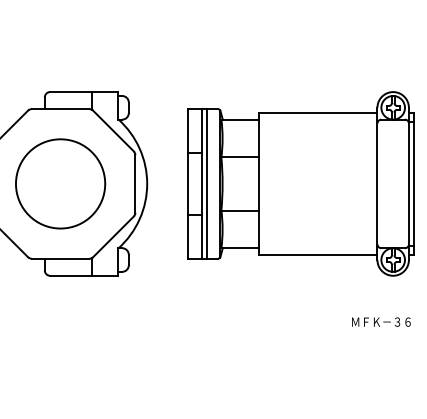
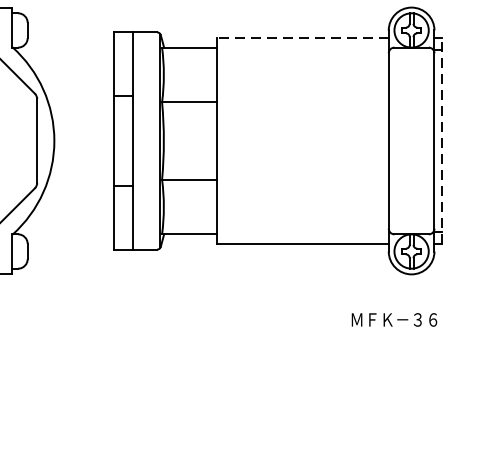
line: (317, 113) -> (301, 38), solid -> dashed
line: (206, 183) -> (140, 140), removed
line: (414, 183) -> (442, 140), solid -> dashed
text: (381, 321) -> (394, 318), moved

